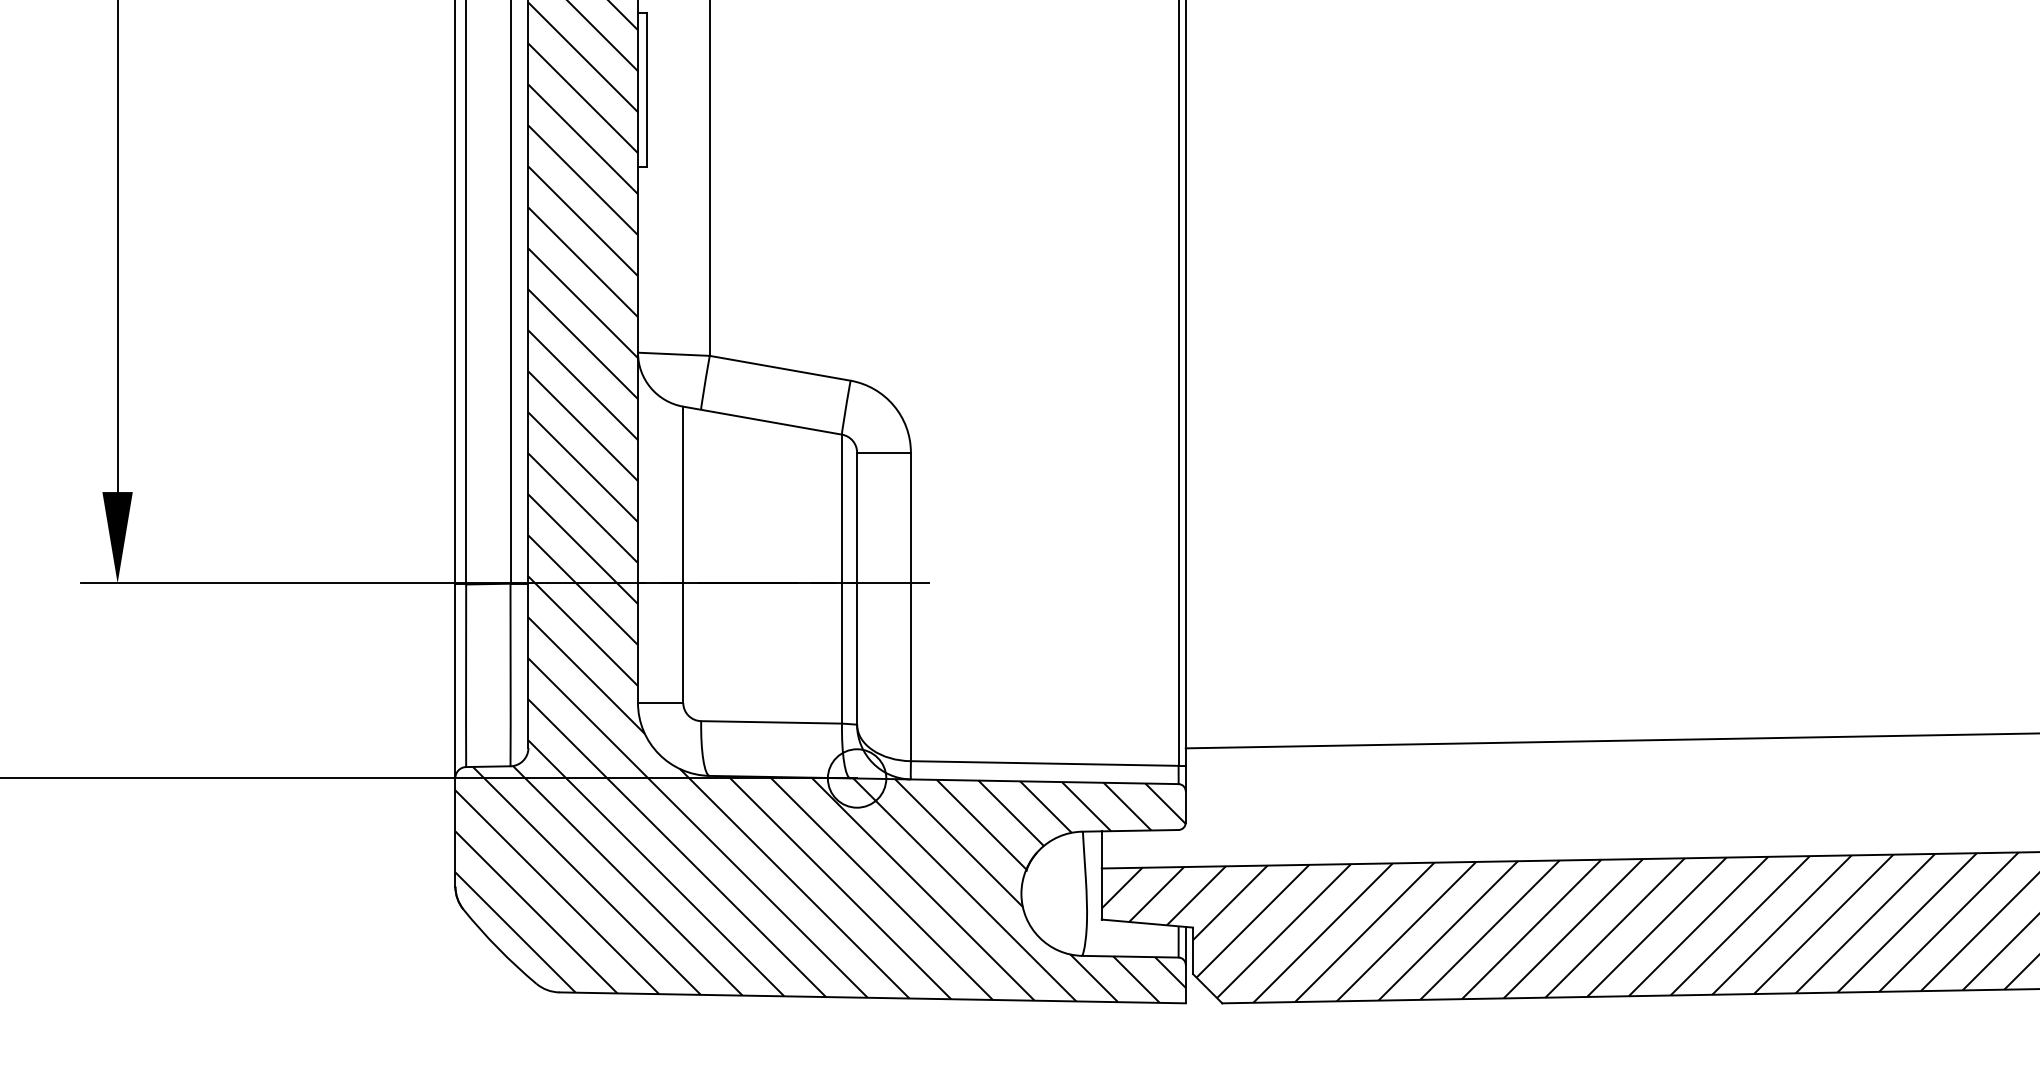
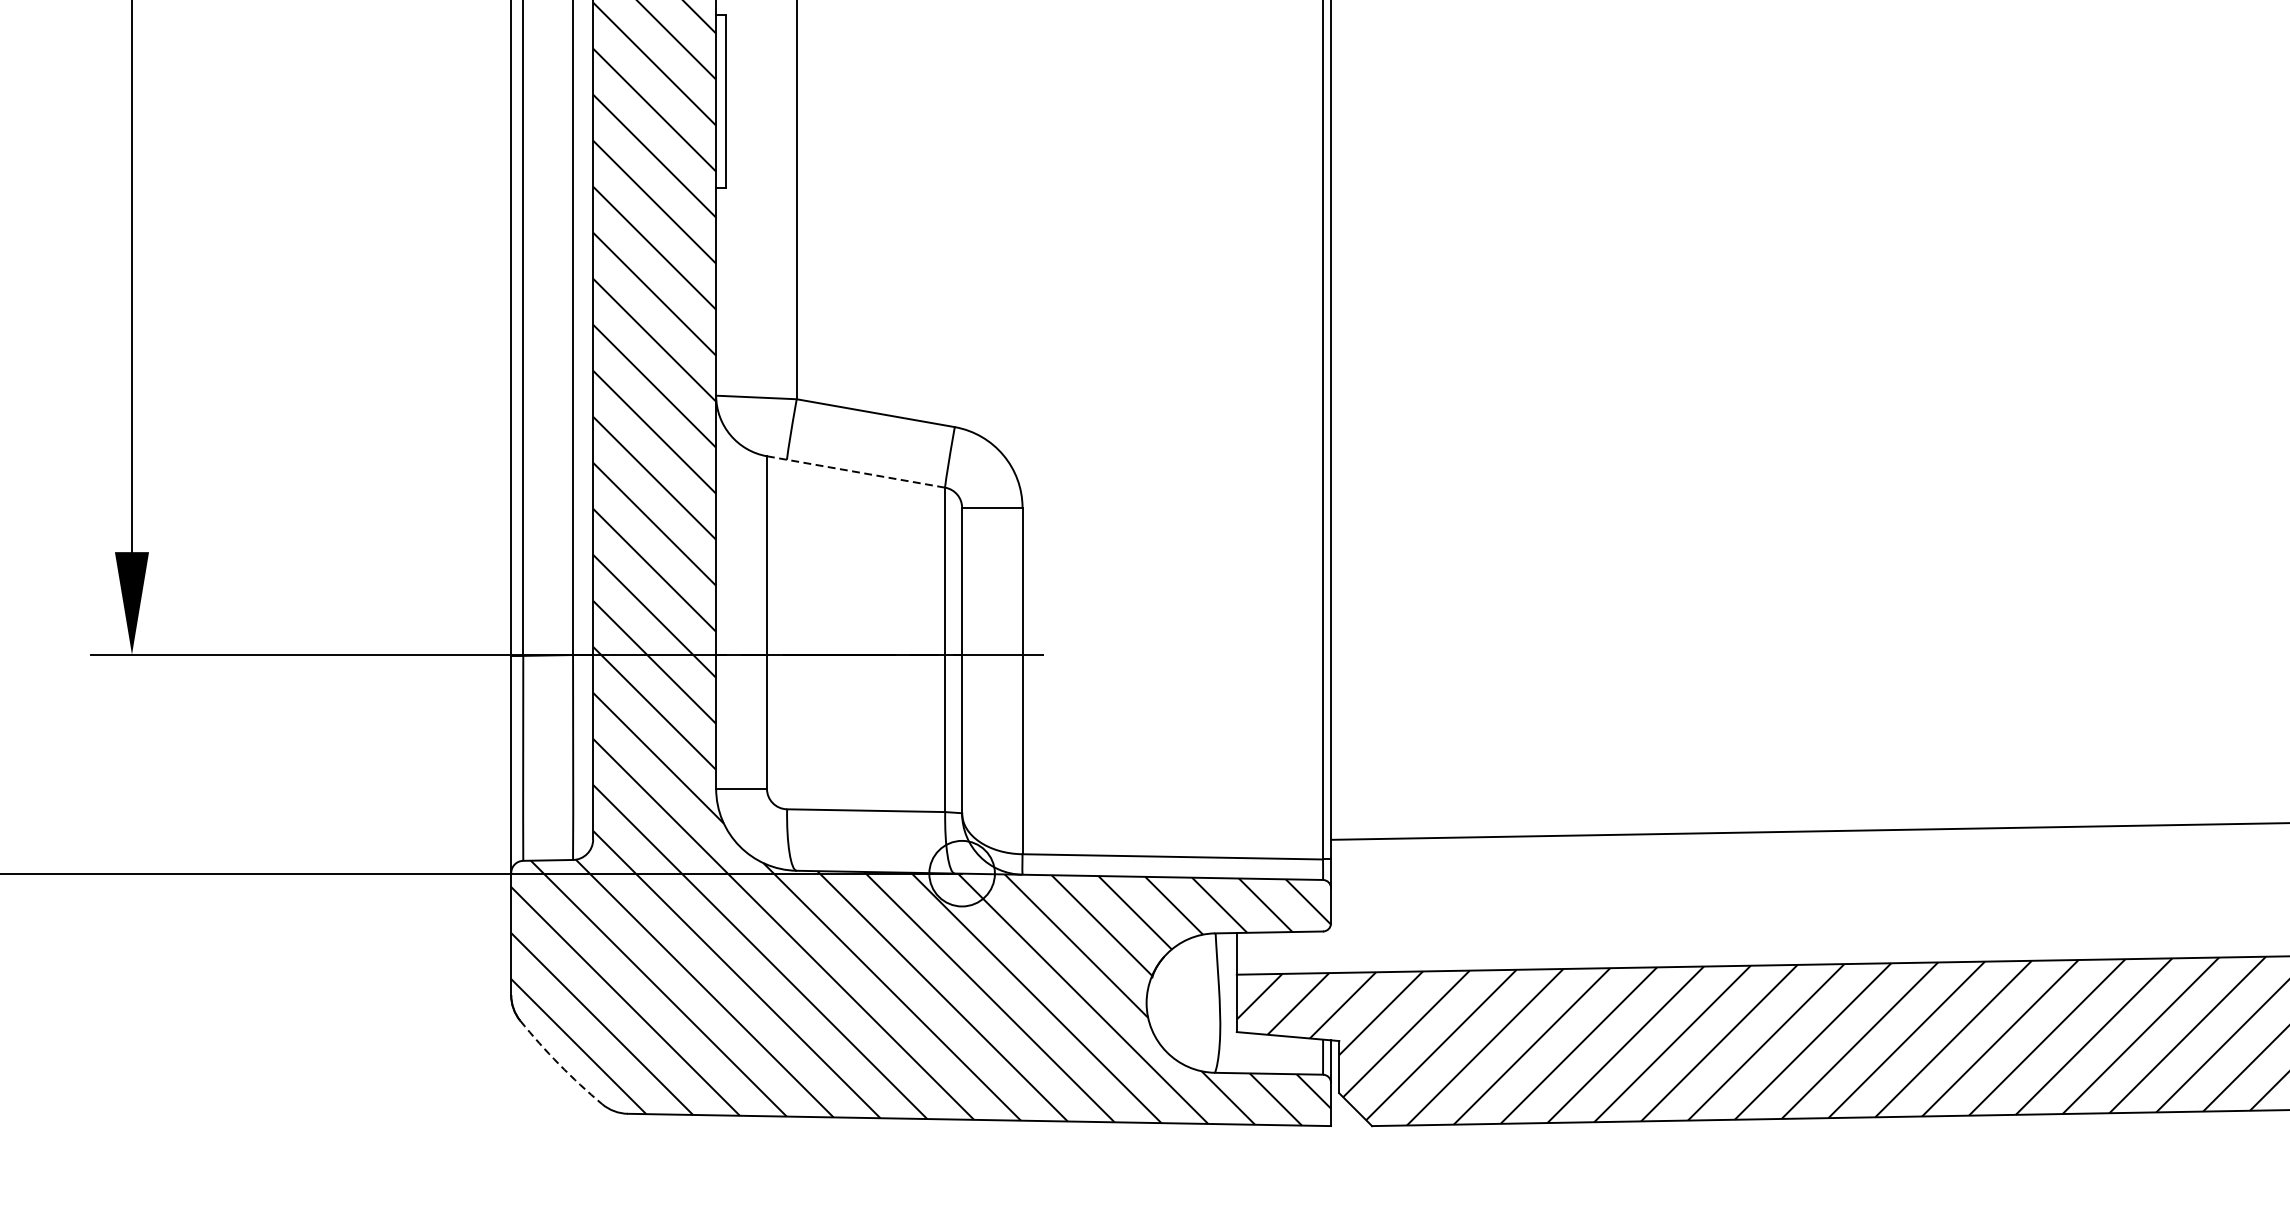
line: (762, 420) -> (855, 471), solid -> dashed
arc: (498, 948) -> (559, 1064), solid -> dashed

